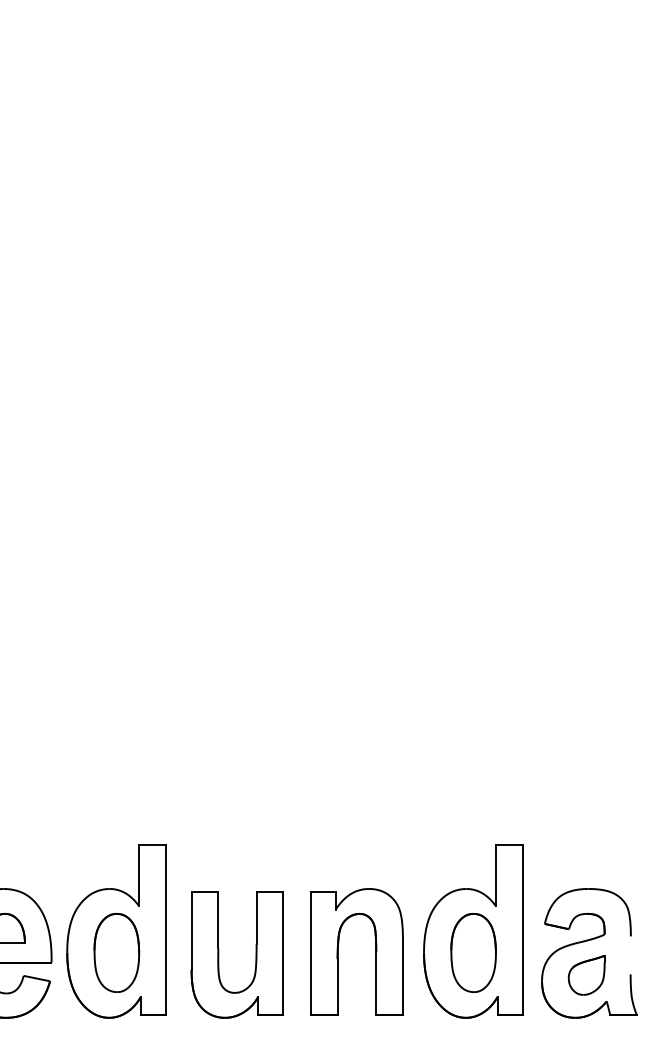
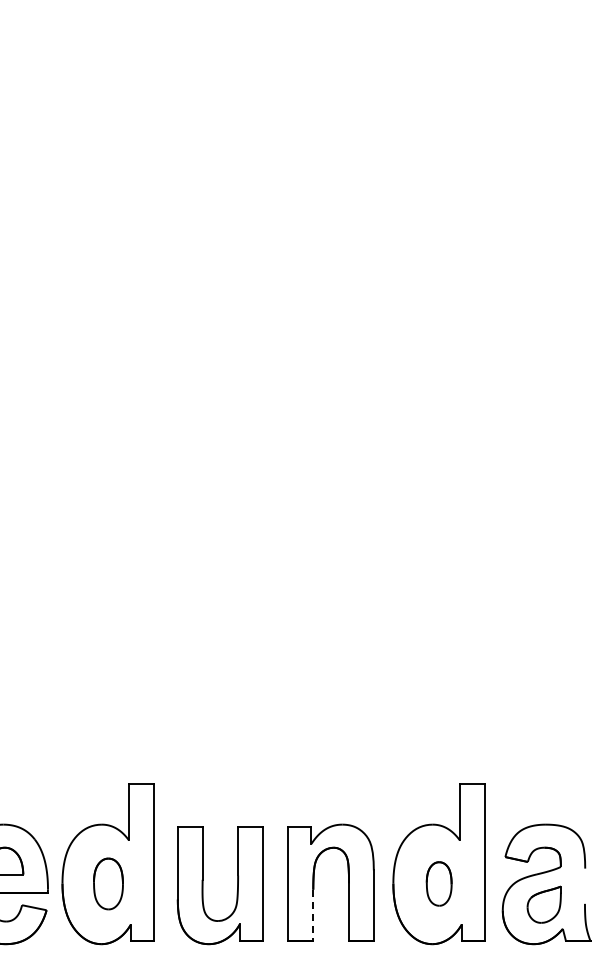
part: (116, 952) -> (108, 883), size x0.7
part: (472, 952) -> (438, 883), size x0.6
line: (337, 986) -> (313, 915), solid -> dashed

